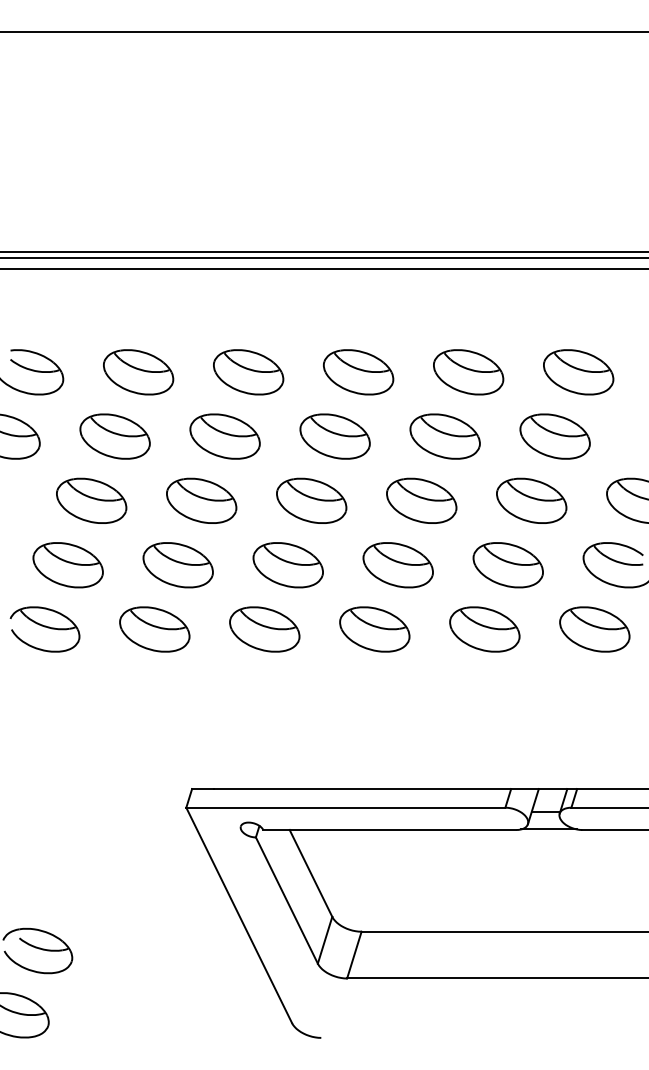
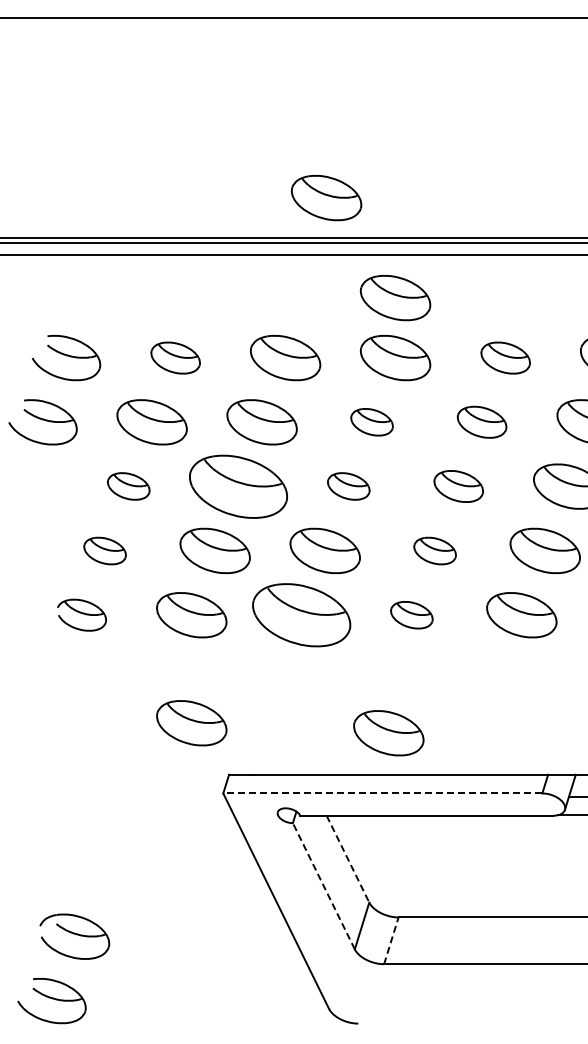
part: (289, 212) -> (326, 198), added
part: (358, 312) -> (395, 298), added
part: (138, 372) -> (175, 358), size x0.7
part: (468, 372) -> (505, 358), size x0.7
part: (334, 436) -> (371, 422), size x0.6
part: (444, 436) -> (481, 422), size x0.7
part: (91, 500) -> (128, 486), size x0.6
part: (201, 500) -> (238, 486), size x1.4
part: (311, 500) -> (348, 486), size x0.6
part: (421, 500) -> (458, 486), size x0.7
part: (67, 565) -> (104, 551), size x0.6
part: (397, 565) -> (434, 551), size x0.6
part: (44, 629) -> (81, 615), size x0.7
part: (264, 629) -> (301, 615), size x1.4
part: (374, 629) -> (411, 615), size x0.6
part: (154, 737) -> (191, 723), added
part: (351, 747) -> (388, 733), added
line: (345, 807) -> (382, 793), solid -> dashed
line: (311, 873) -> (348, 859), solid -> dashed
line: (286, 900) -> (323, 886), solid -> dashed
line: (354, 954) -> (391, 940), solid -> dashed

